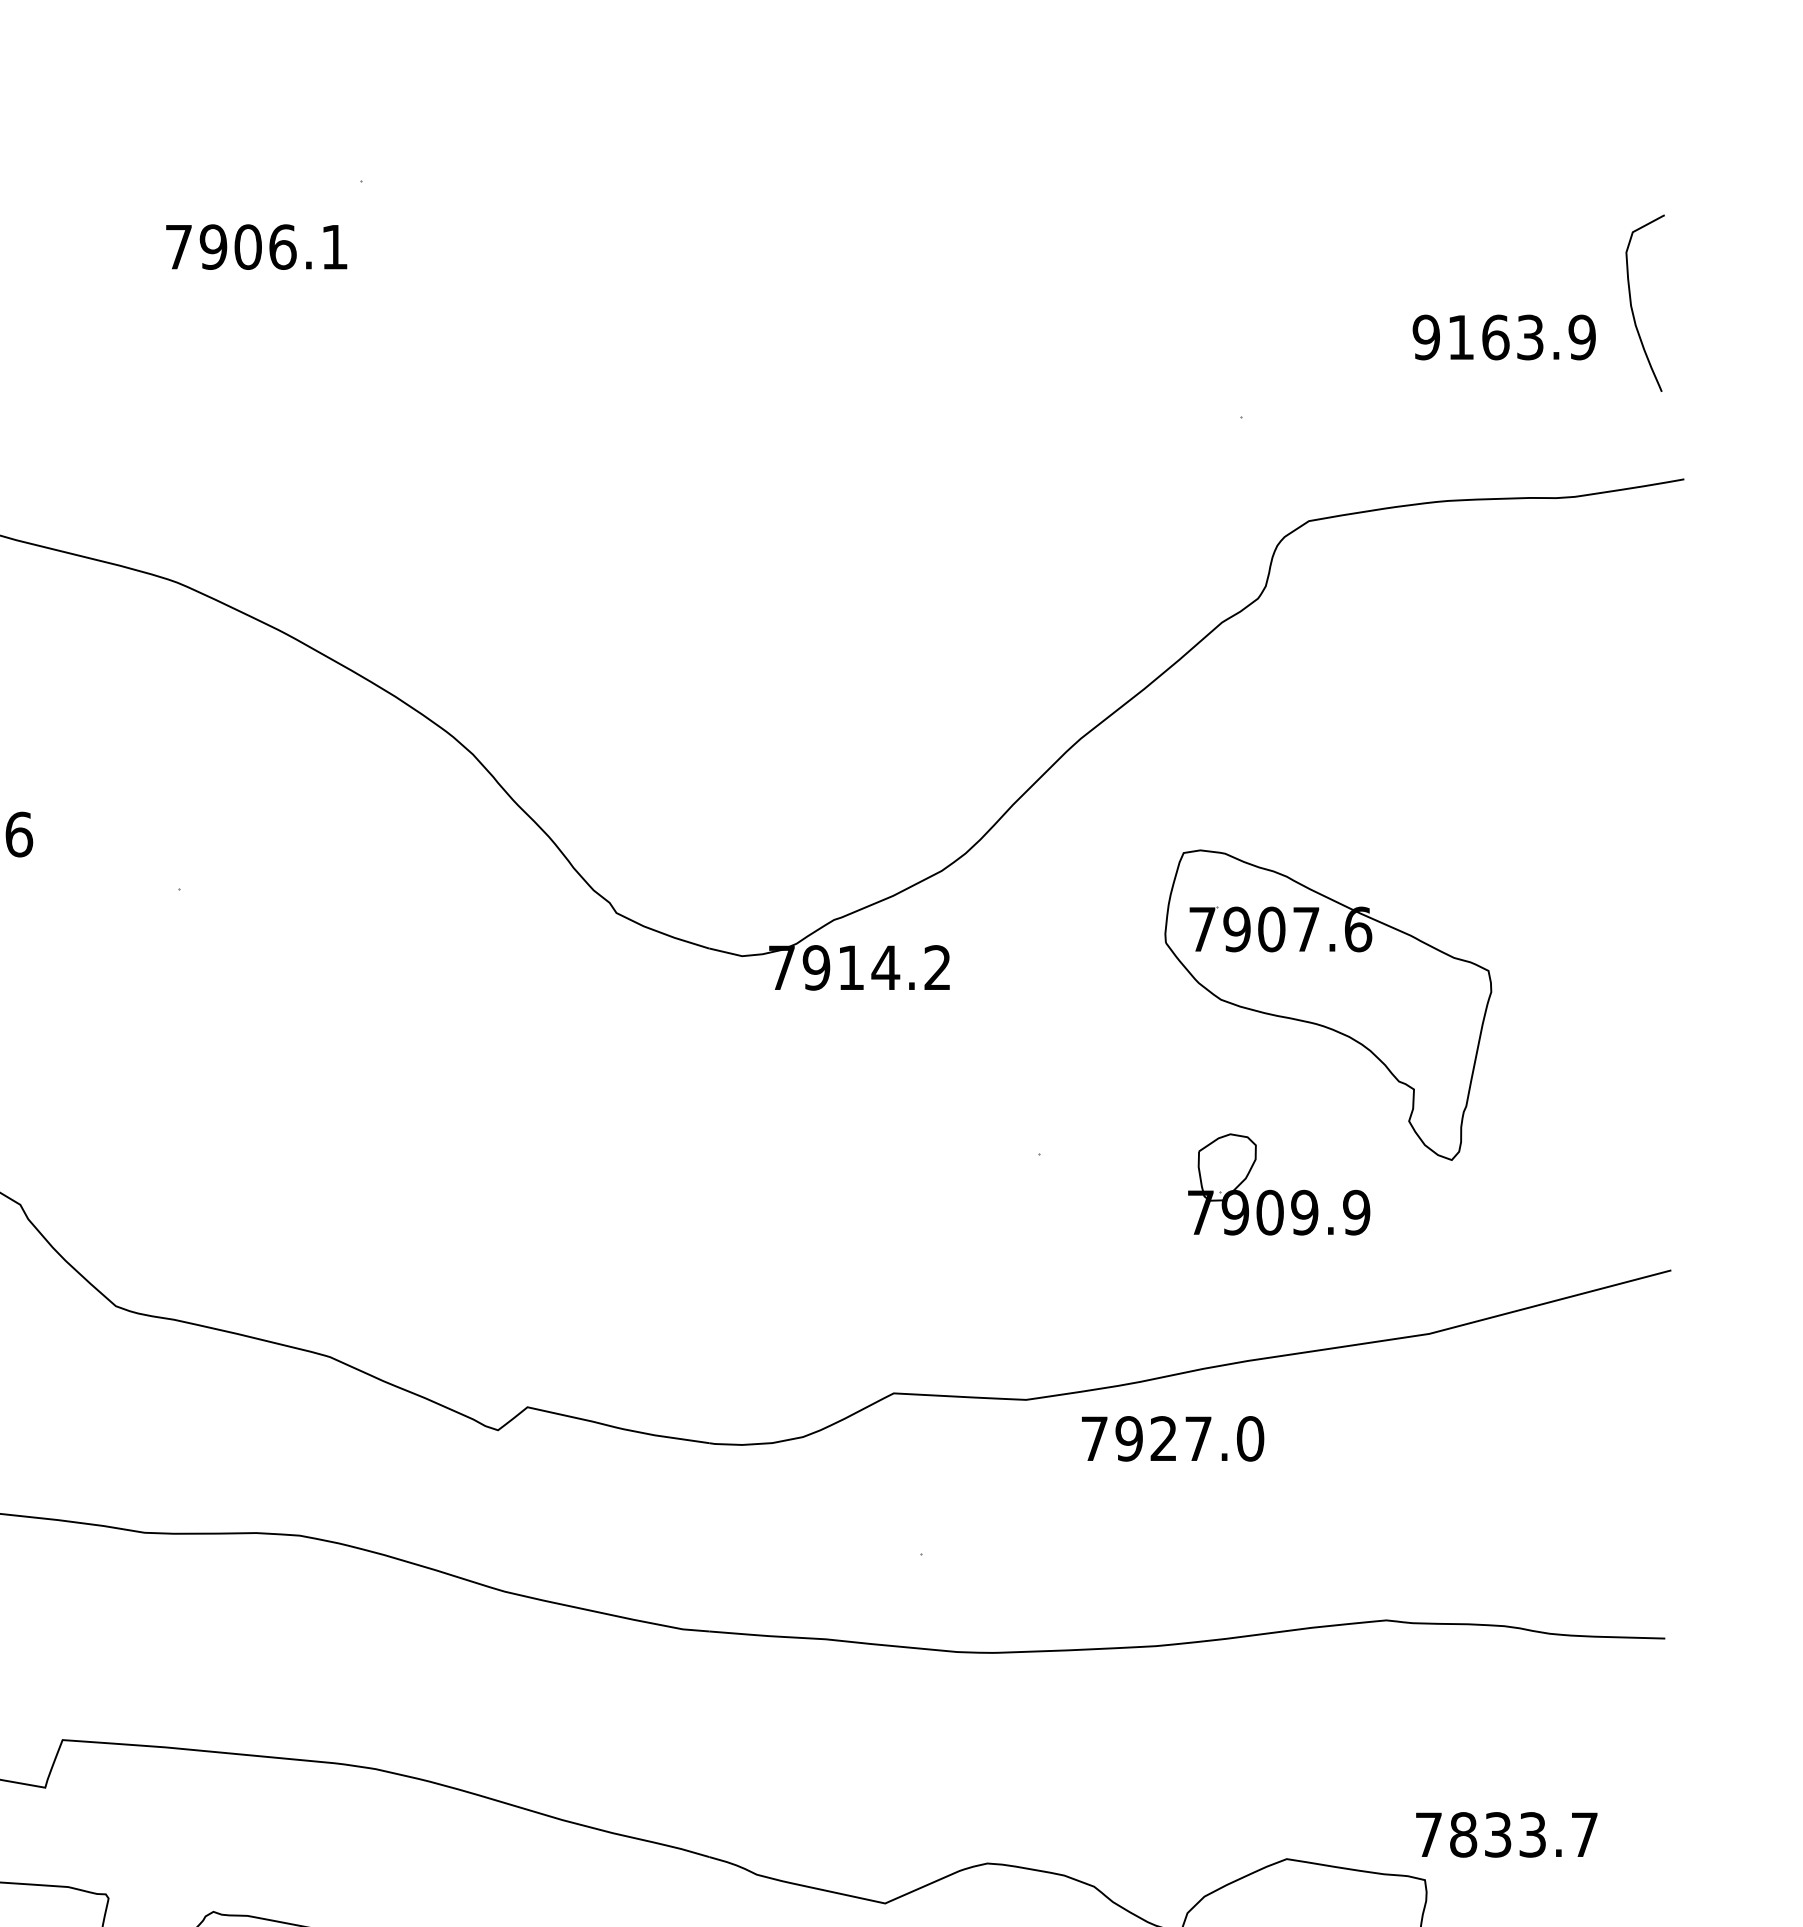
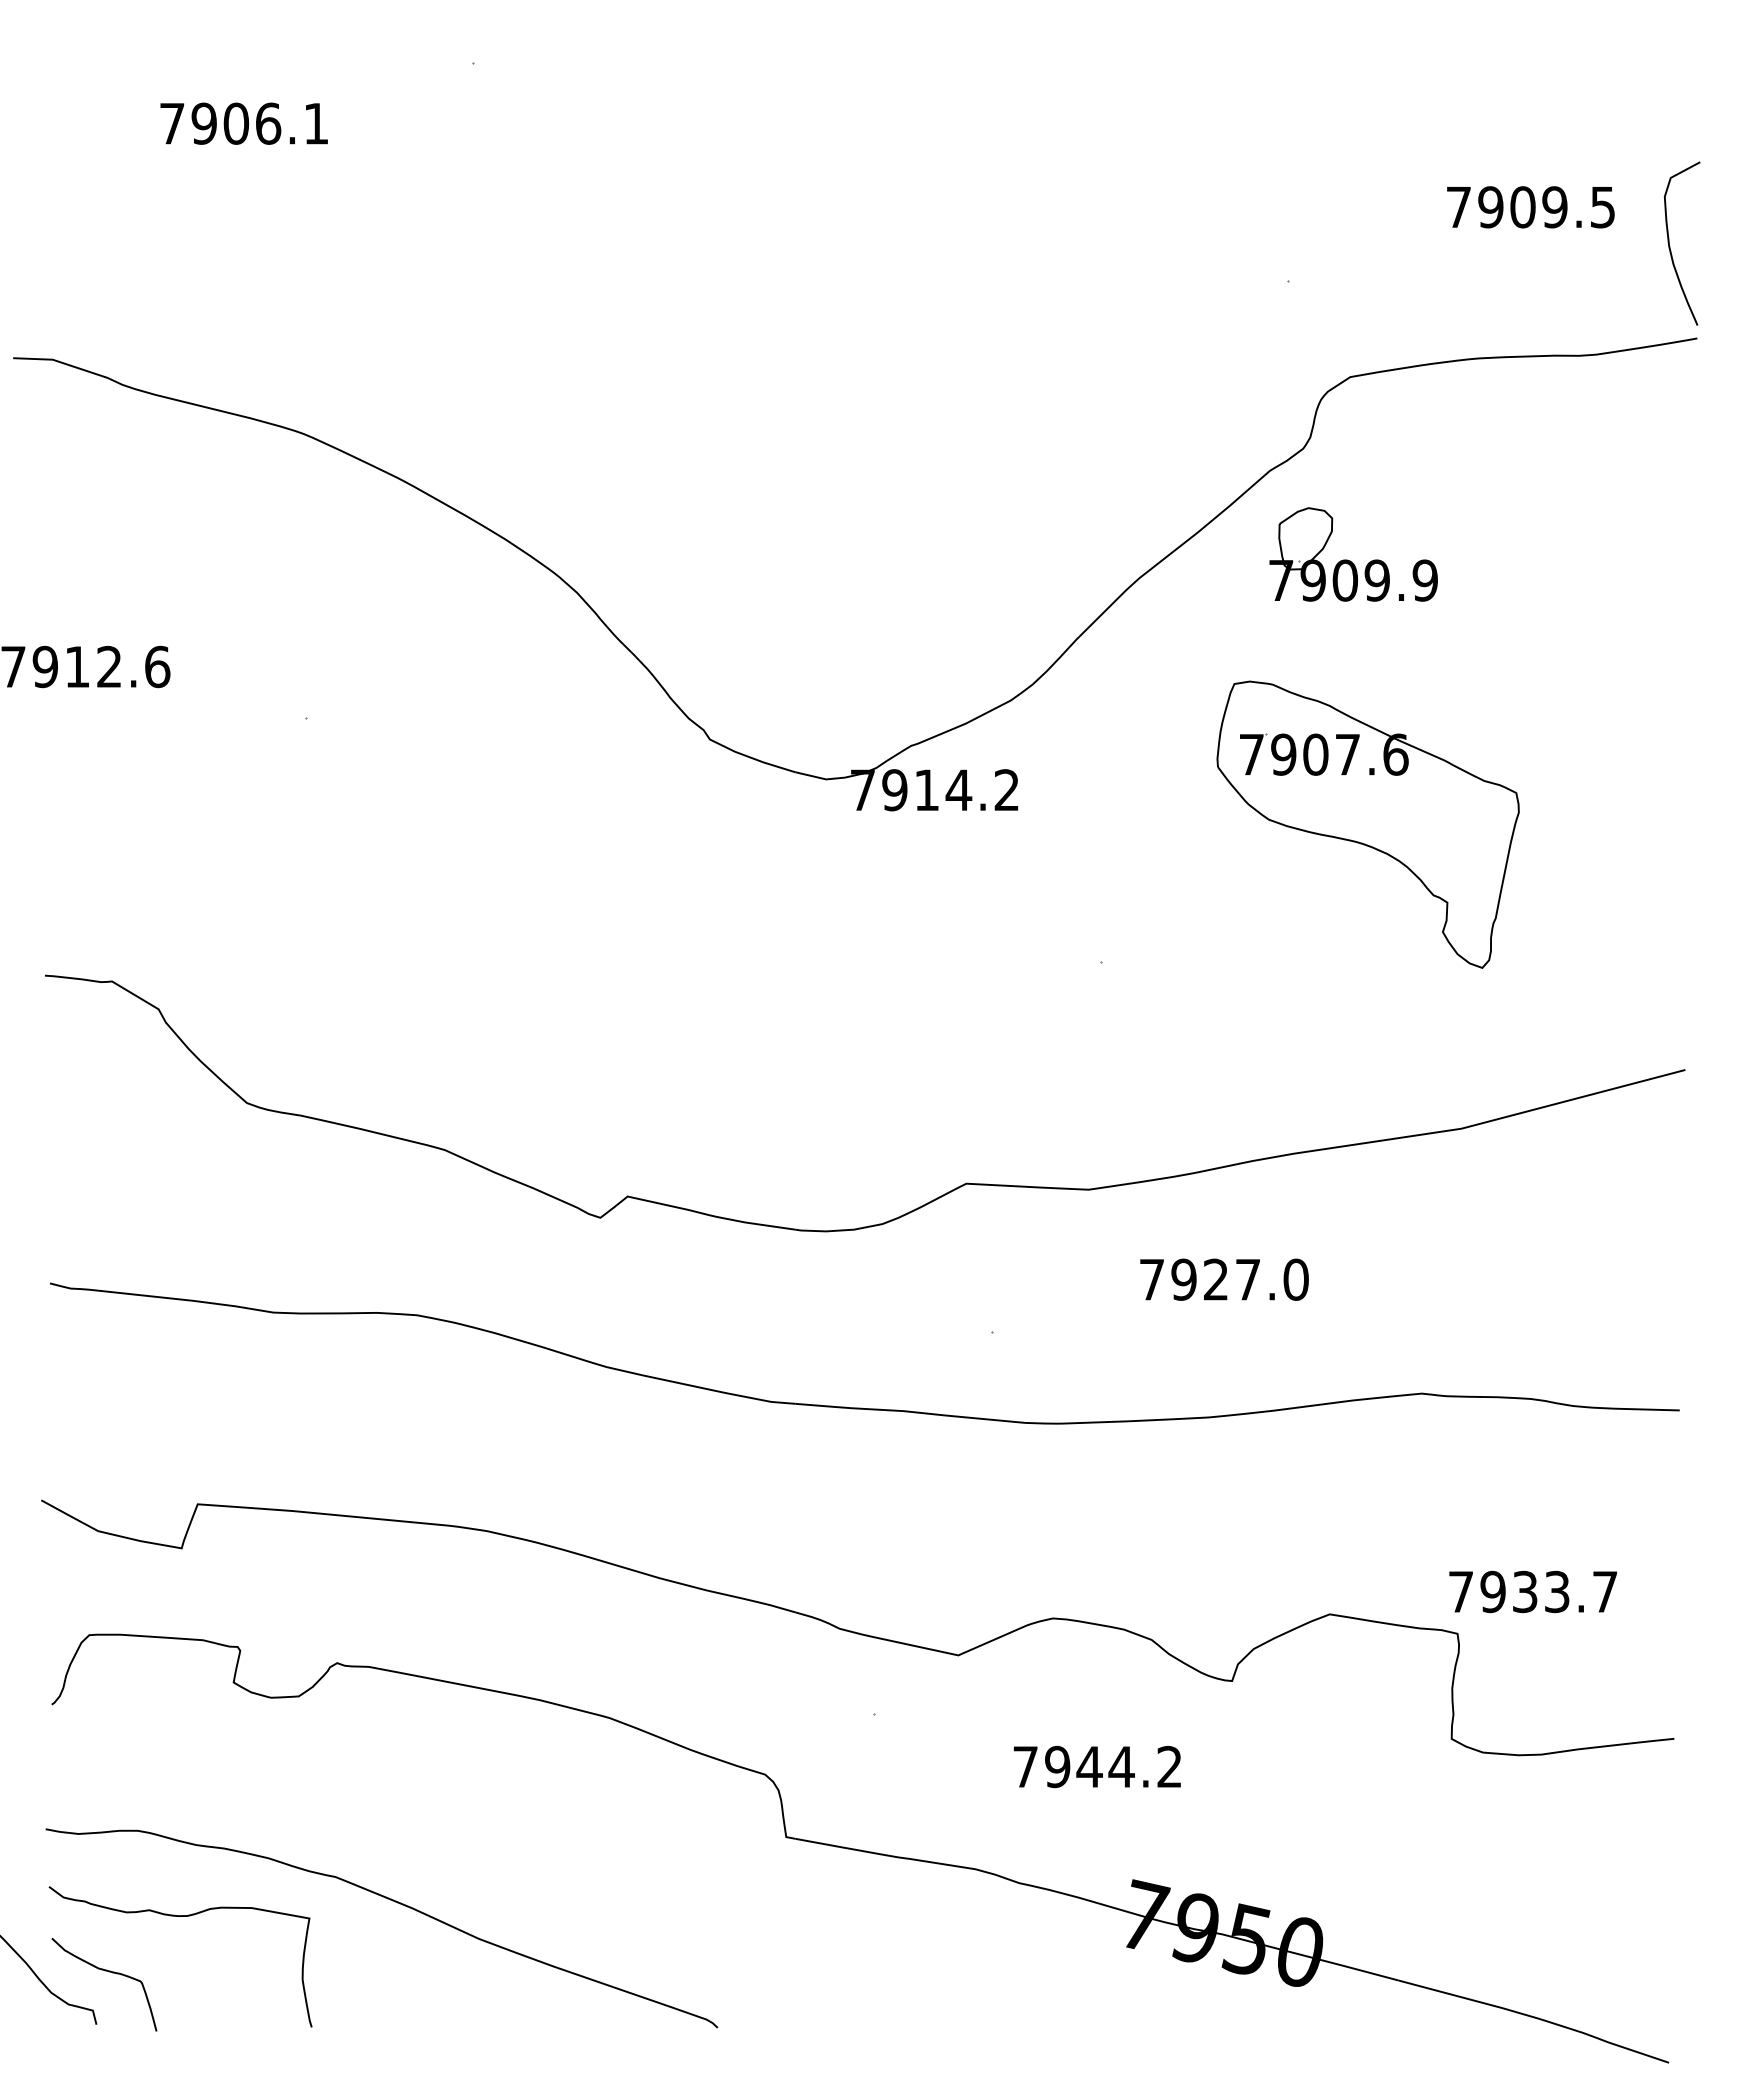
text: (255, 246) -> (243, 123), moved
curve: (1632, 306) -> (1670, 246), moved
text: (1503, 337) -> (1530, 207), 9163.9 -> 7909.5
part: (1275, 1190) -> (1350, 560), moved
text: (1172, 1438) -> (1224, 1279), moved
text: (1462, 1835) -> (1492, 1592), 7833.7 -> 7933.7

